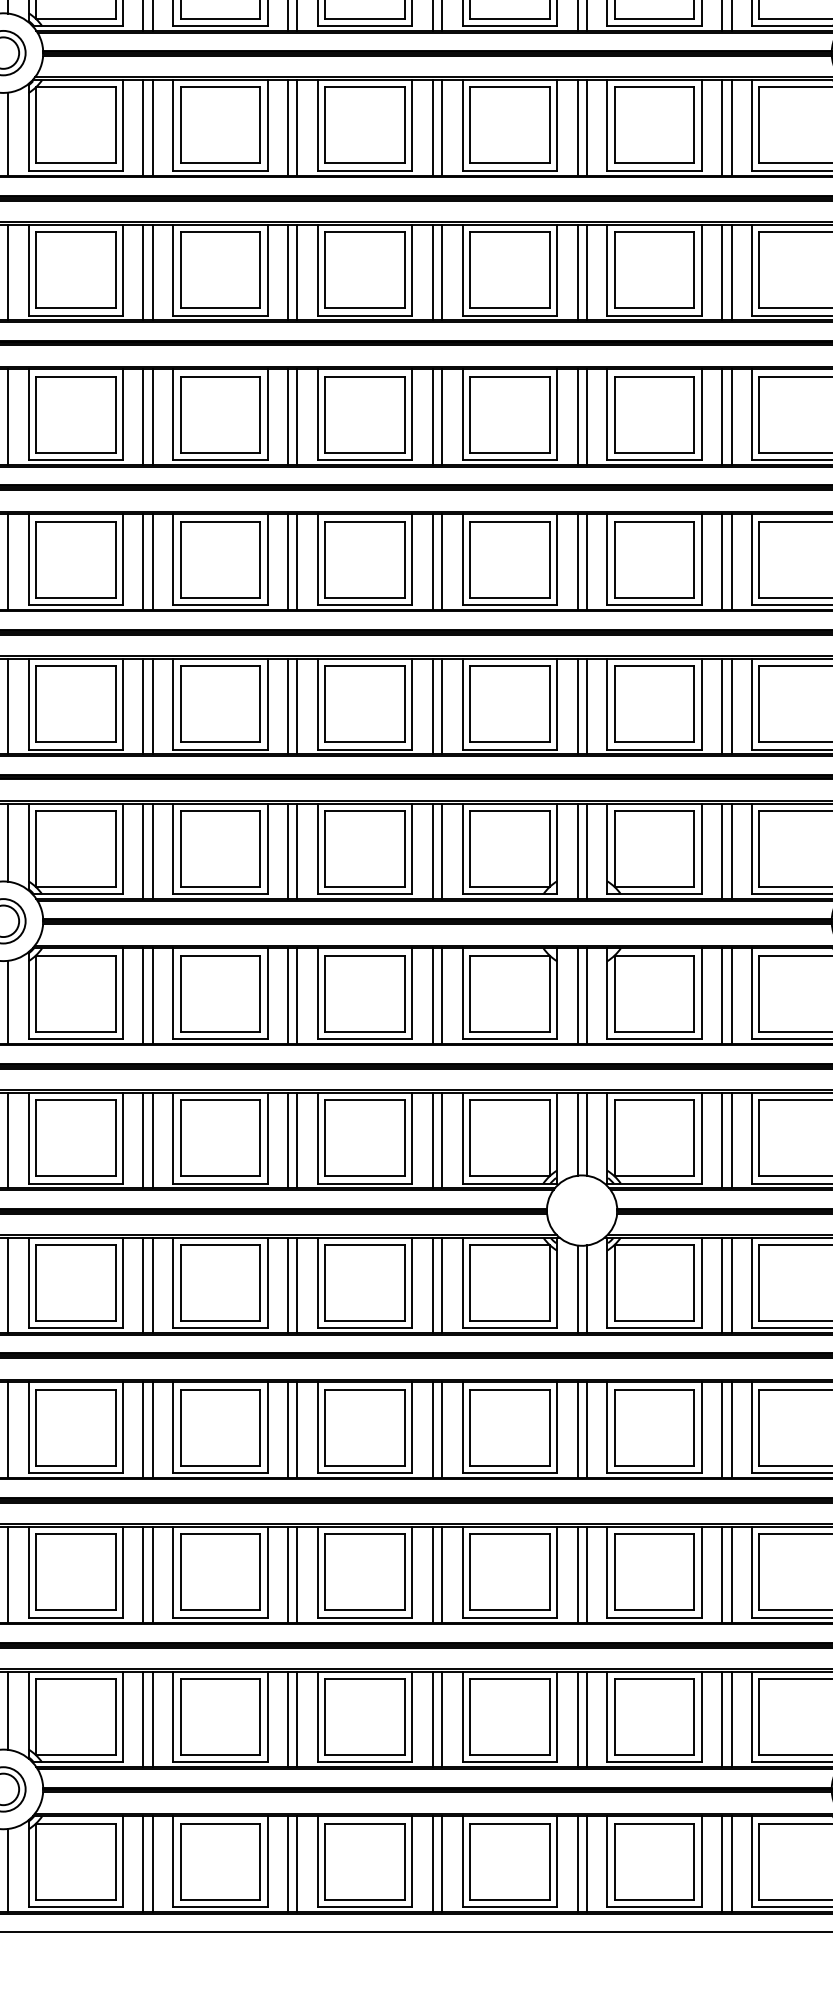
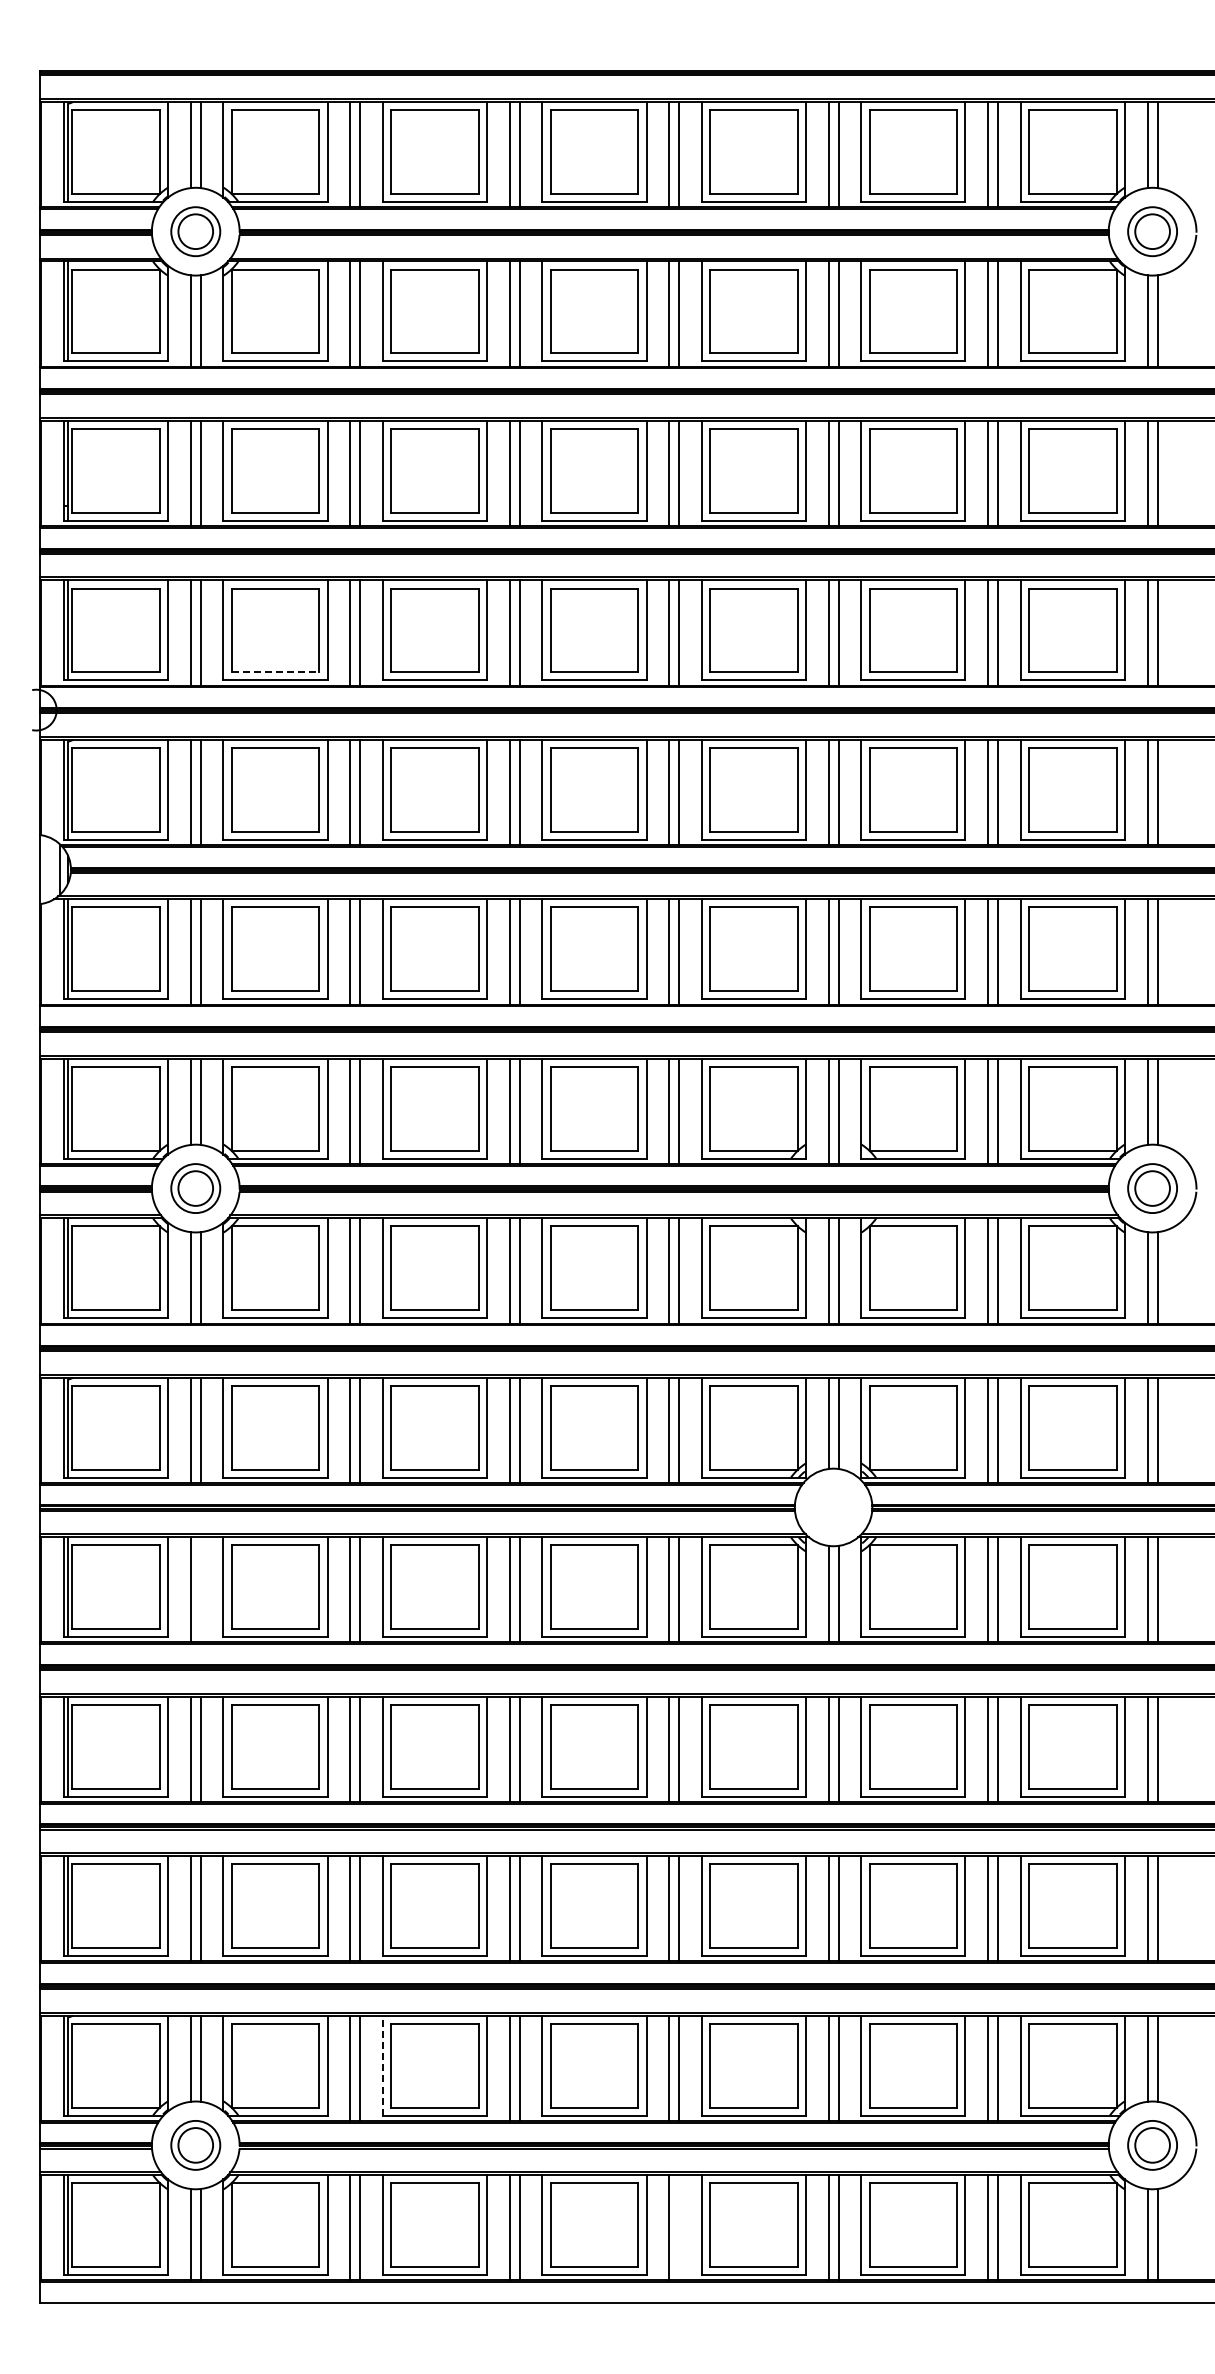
line: (75, 453) -> (275, 672), solid -> dashed
line: (7, 1285) -> (200, 1589), removed
line: (172, 1716) -> (382, 2065), solid -> dashed
line: (442, 1863) -> (679, 2227), removed

